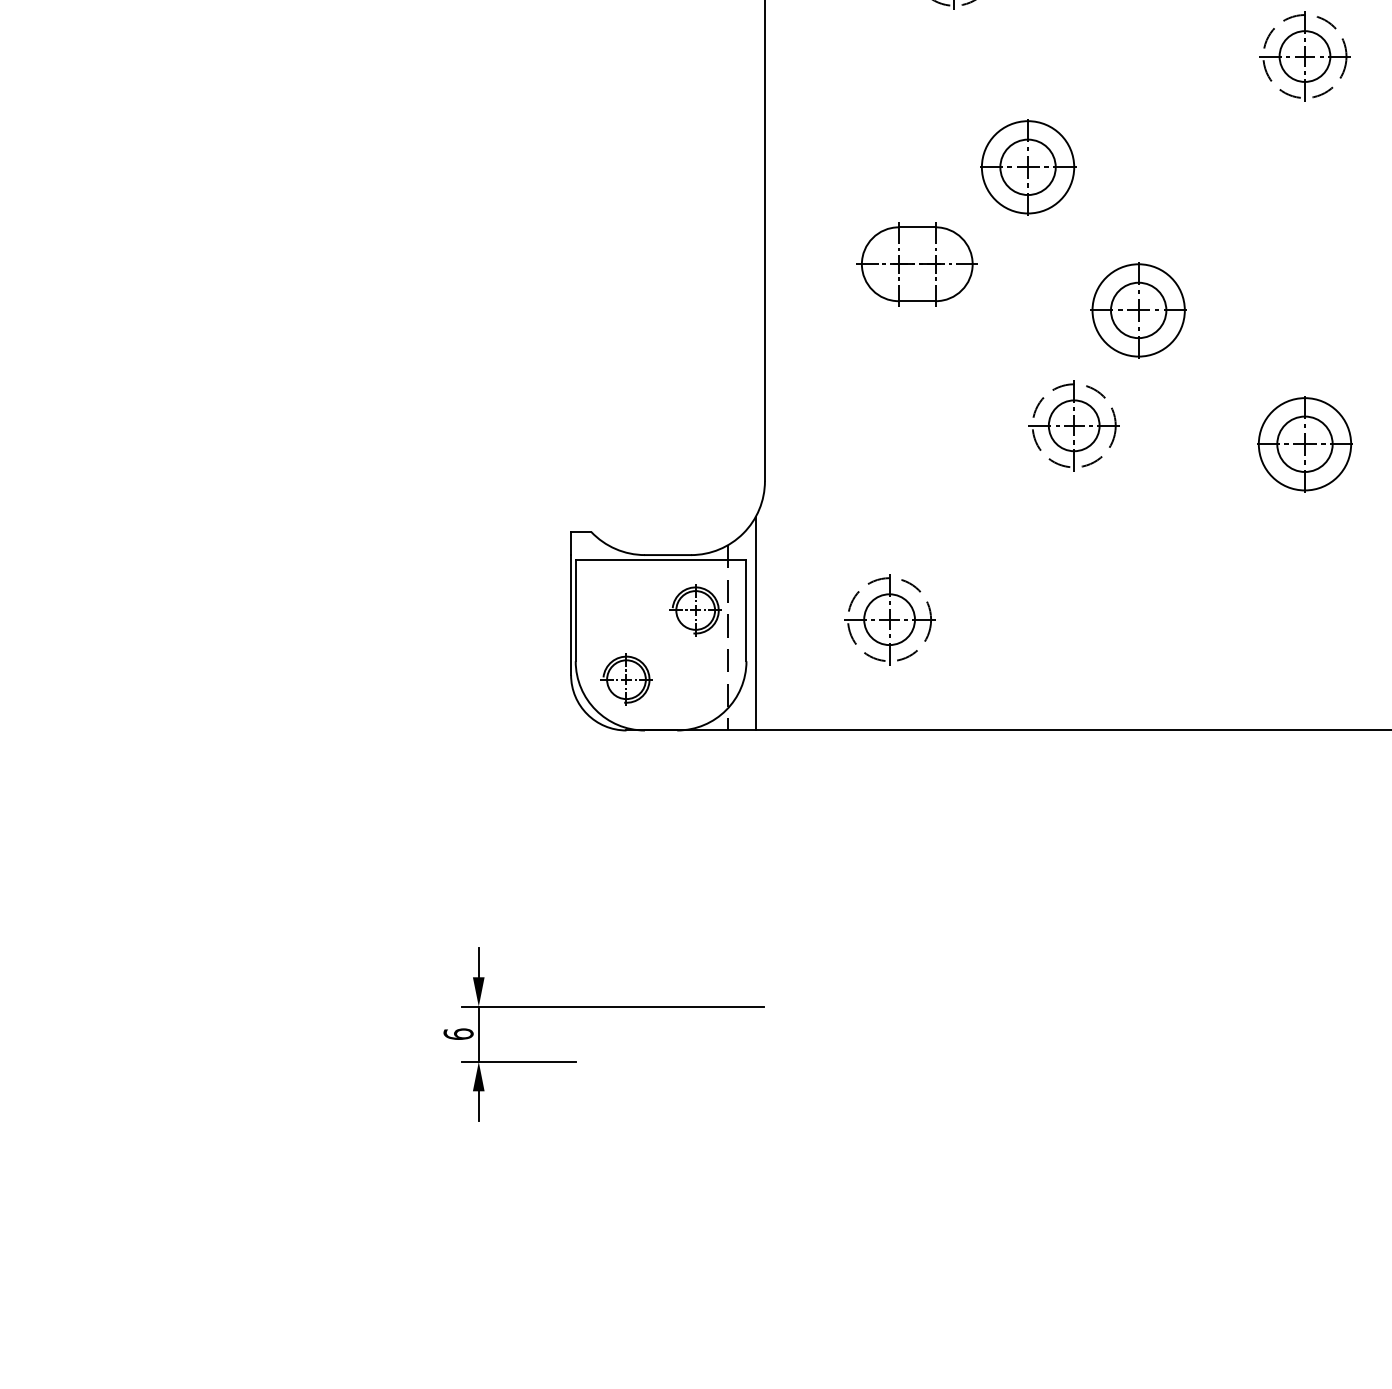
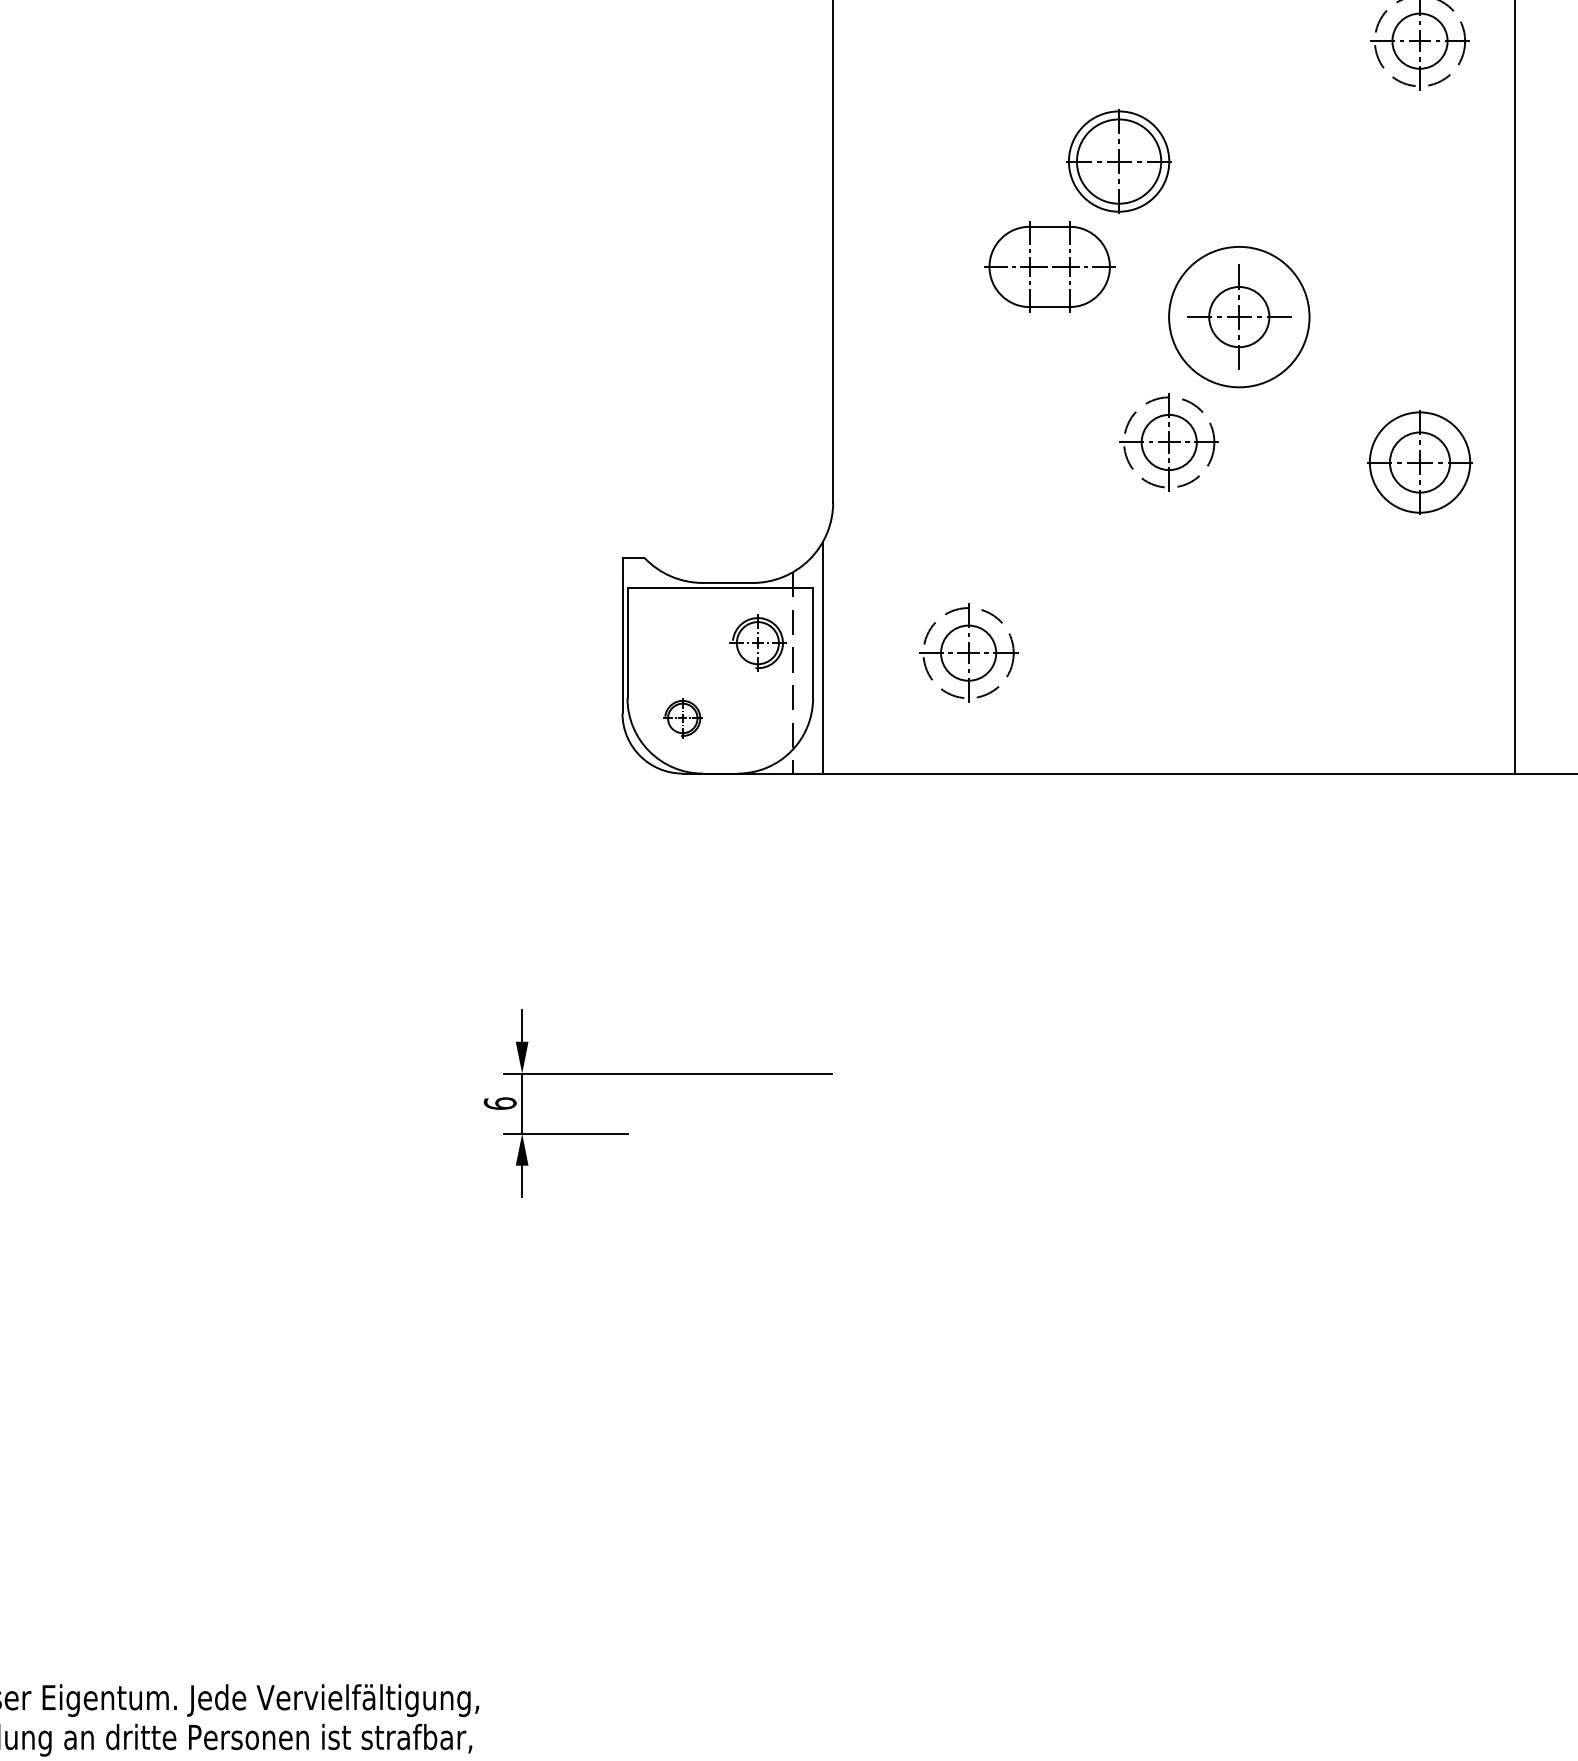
circle: (1027, 167) -> (1118, 161), size x1.4
part: (917, 263) -> (1049, 266), moved
circle: (1138, 309) -> (1239, 316), size x1.4
part: (626, 679) -> (682, 718), size x0.7

